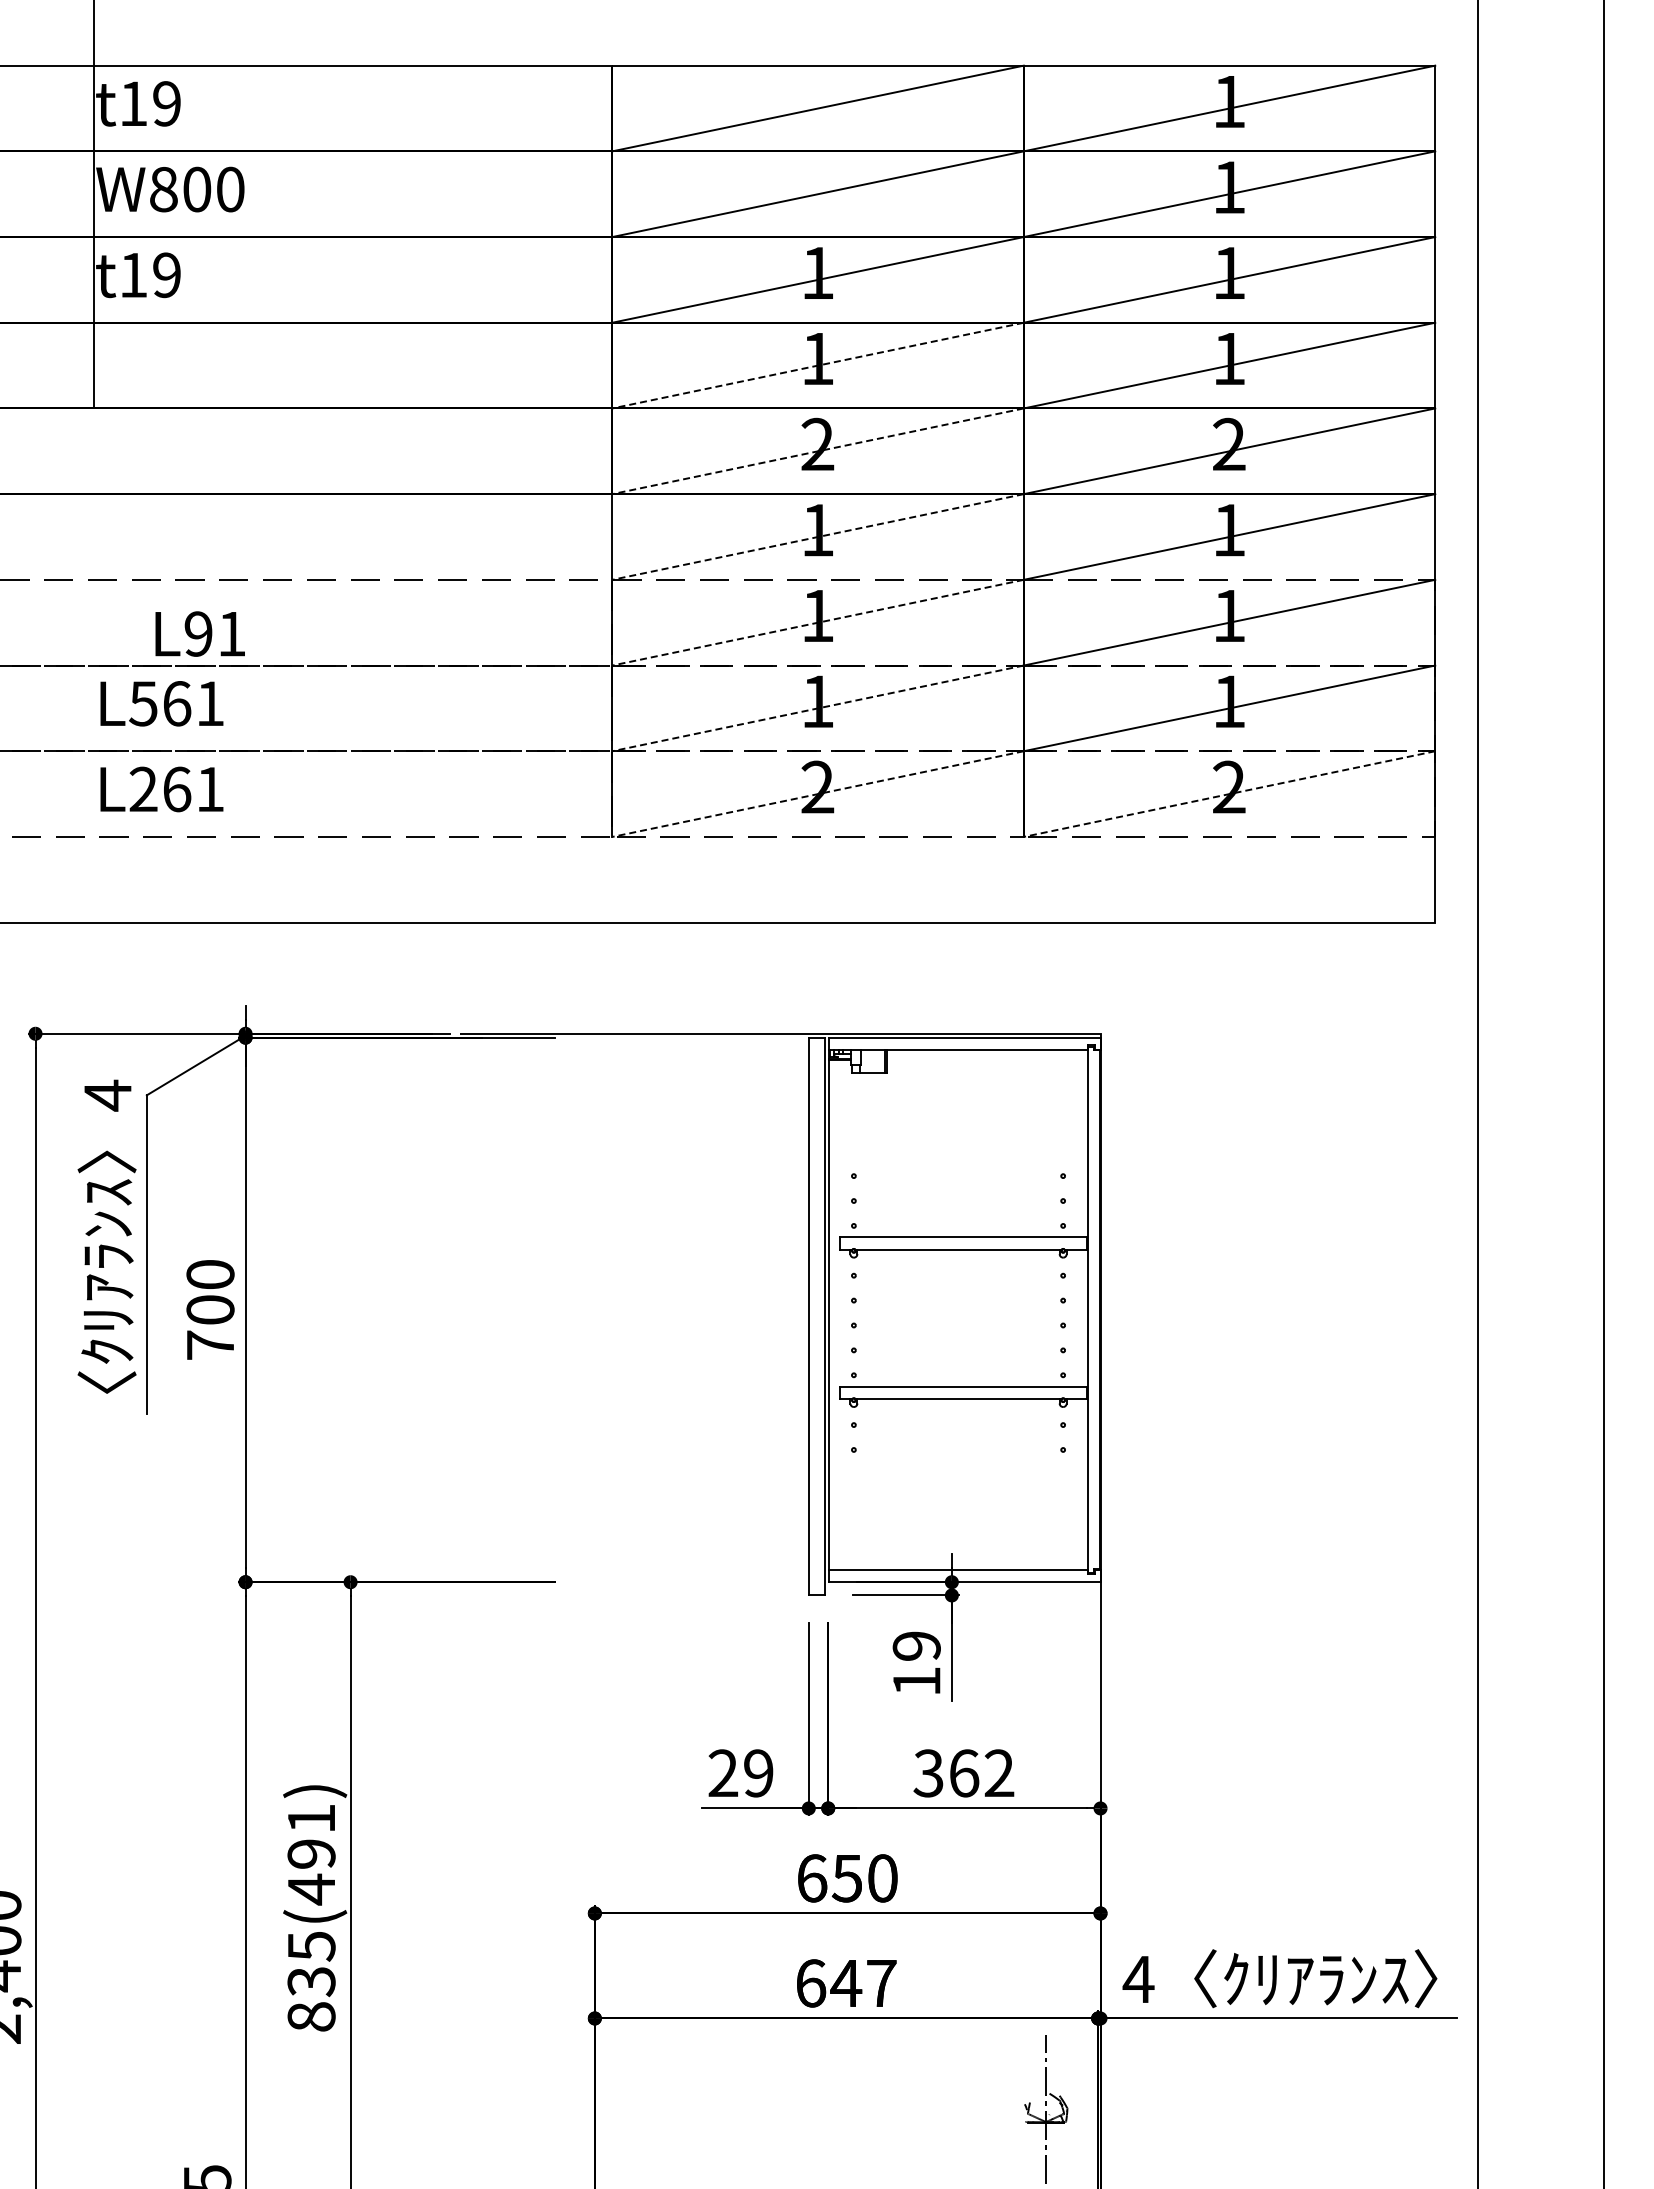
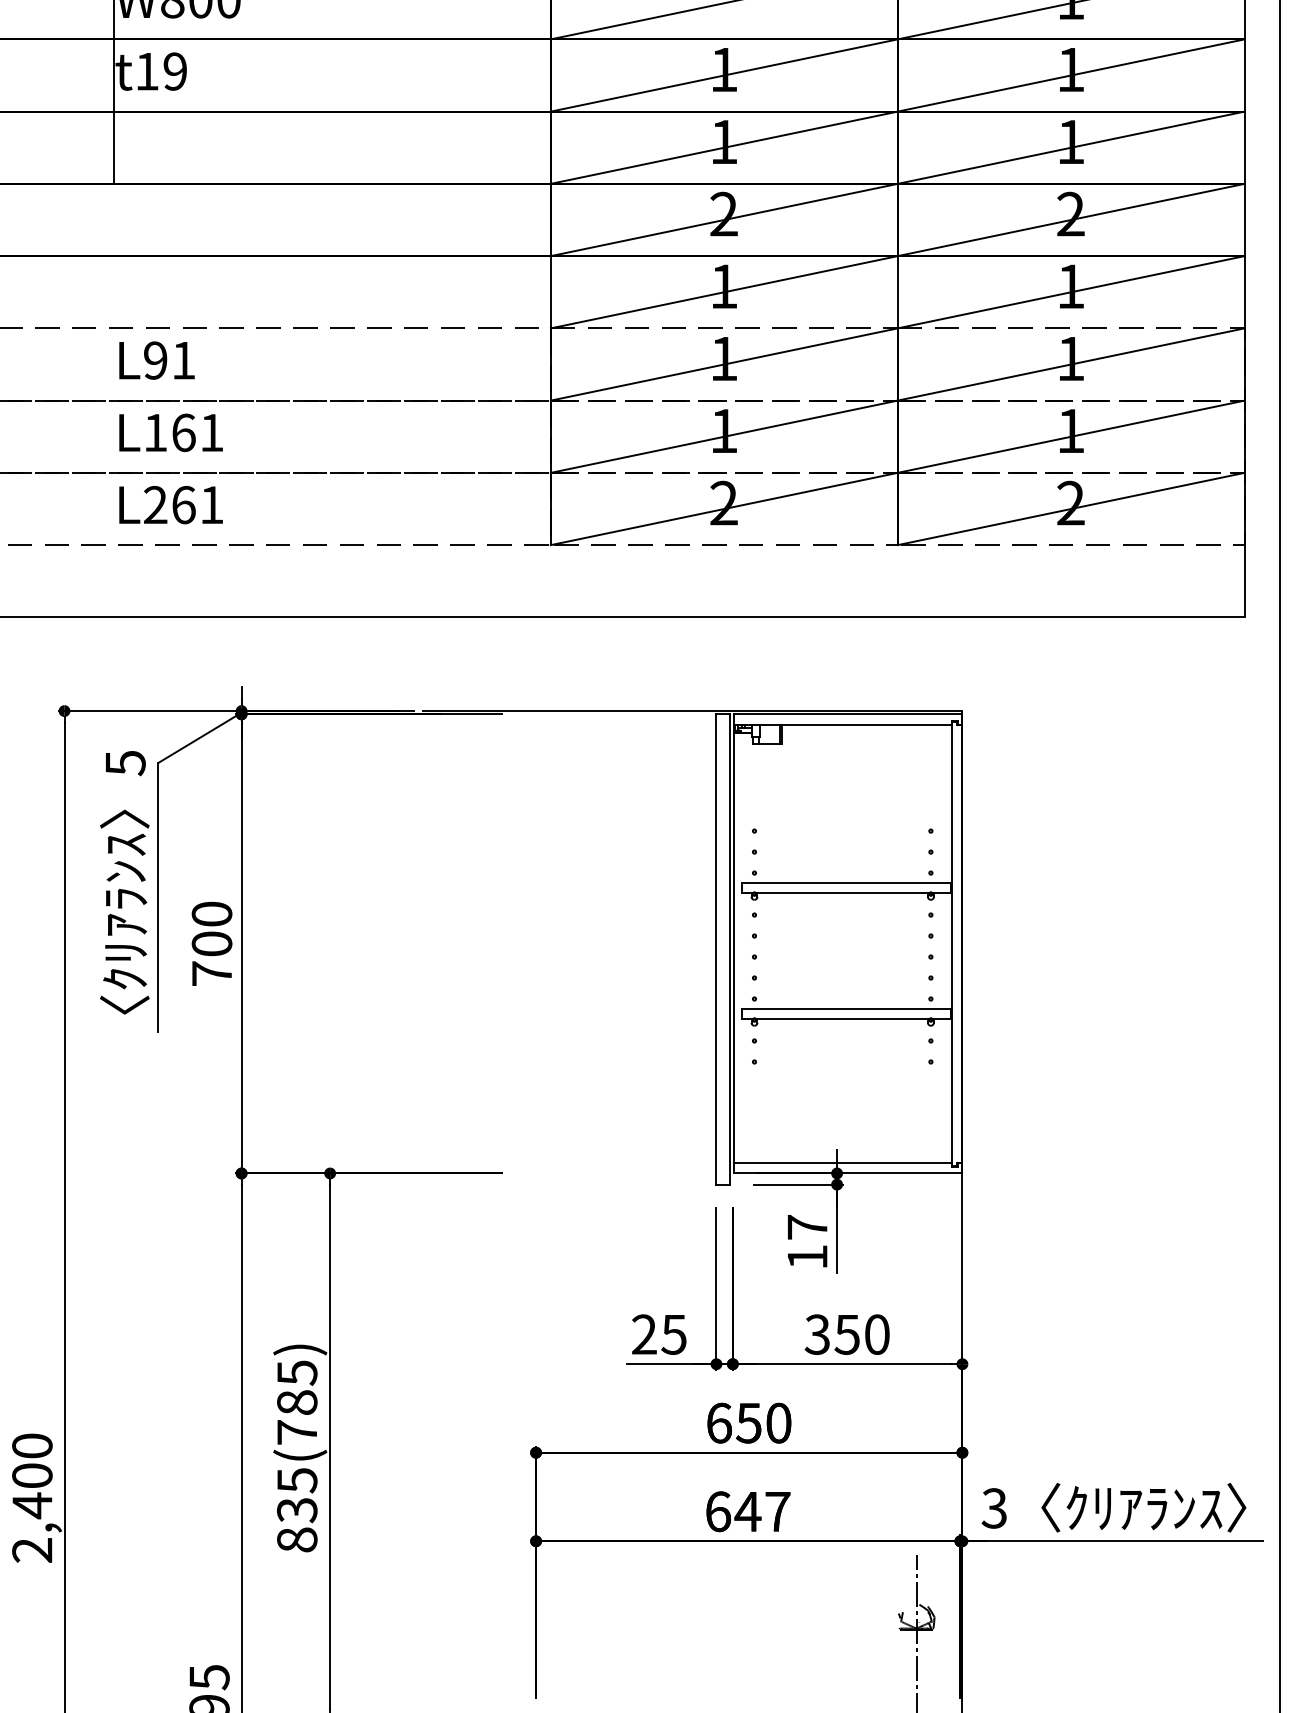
line: (817, 365) -> (723, 147), dashed -> solid
line: (817, 451) -> (723, 220), dashed -> solid
line: (817, 537) -> (723, 292), dashed -> solid
line: (817, 622) -> (723, 364), dashed -> solid
text: (199, 633) -> (156, 360), moved
text: (143, 703) -> (155, 432), L561 -> L161
line: (817, 708) -> (723, 436), dashed -> solid
line: (817, 794) -> (723, 509), dashed -> solid
line: (1229, 794) -> (1071, 509), dashed -> solid
text: (108, 1095) -> (126, 763), 4 -> 5
text: (916, 1645) -> (807, 1226), 19 -> 17
text: (758, 1773) -> (674, 1334), 29 -> 25
text: (981, 1773) -> (862, 1334), 362 -> 350
text: (311, 1854) -> (297, 1403), 835(491) -> 835(785)
text: (1138, 1979) -> (994, 1508), 4 -> 3

